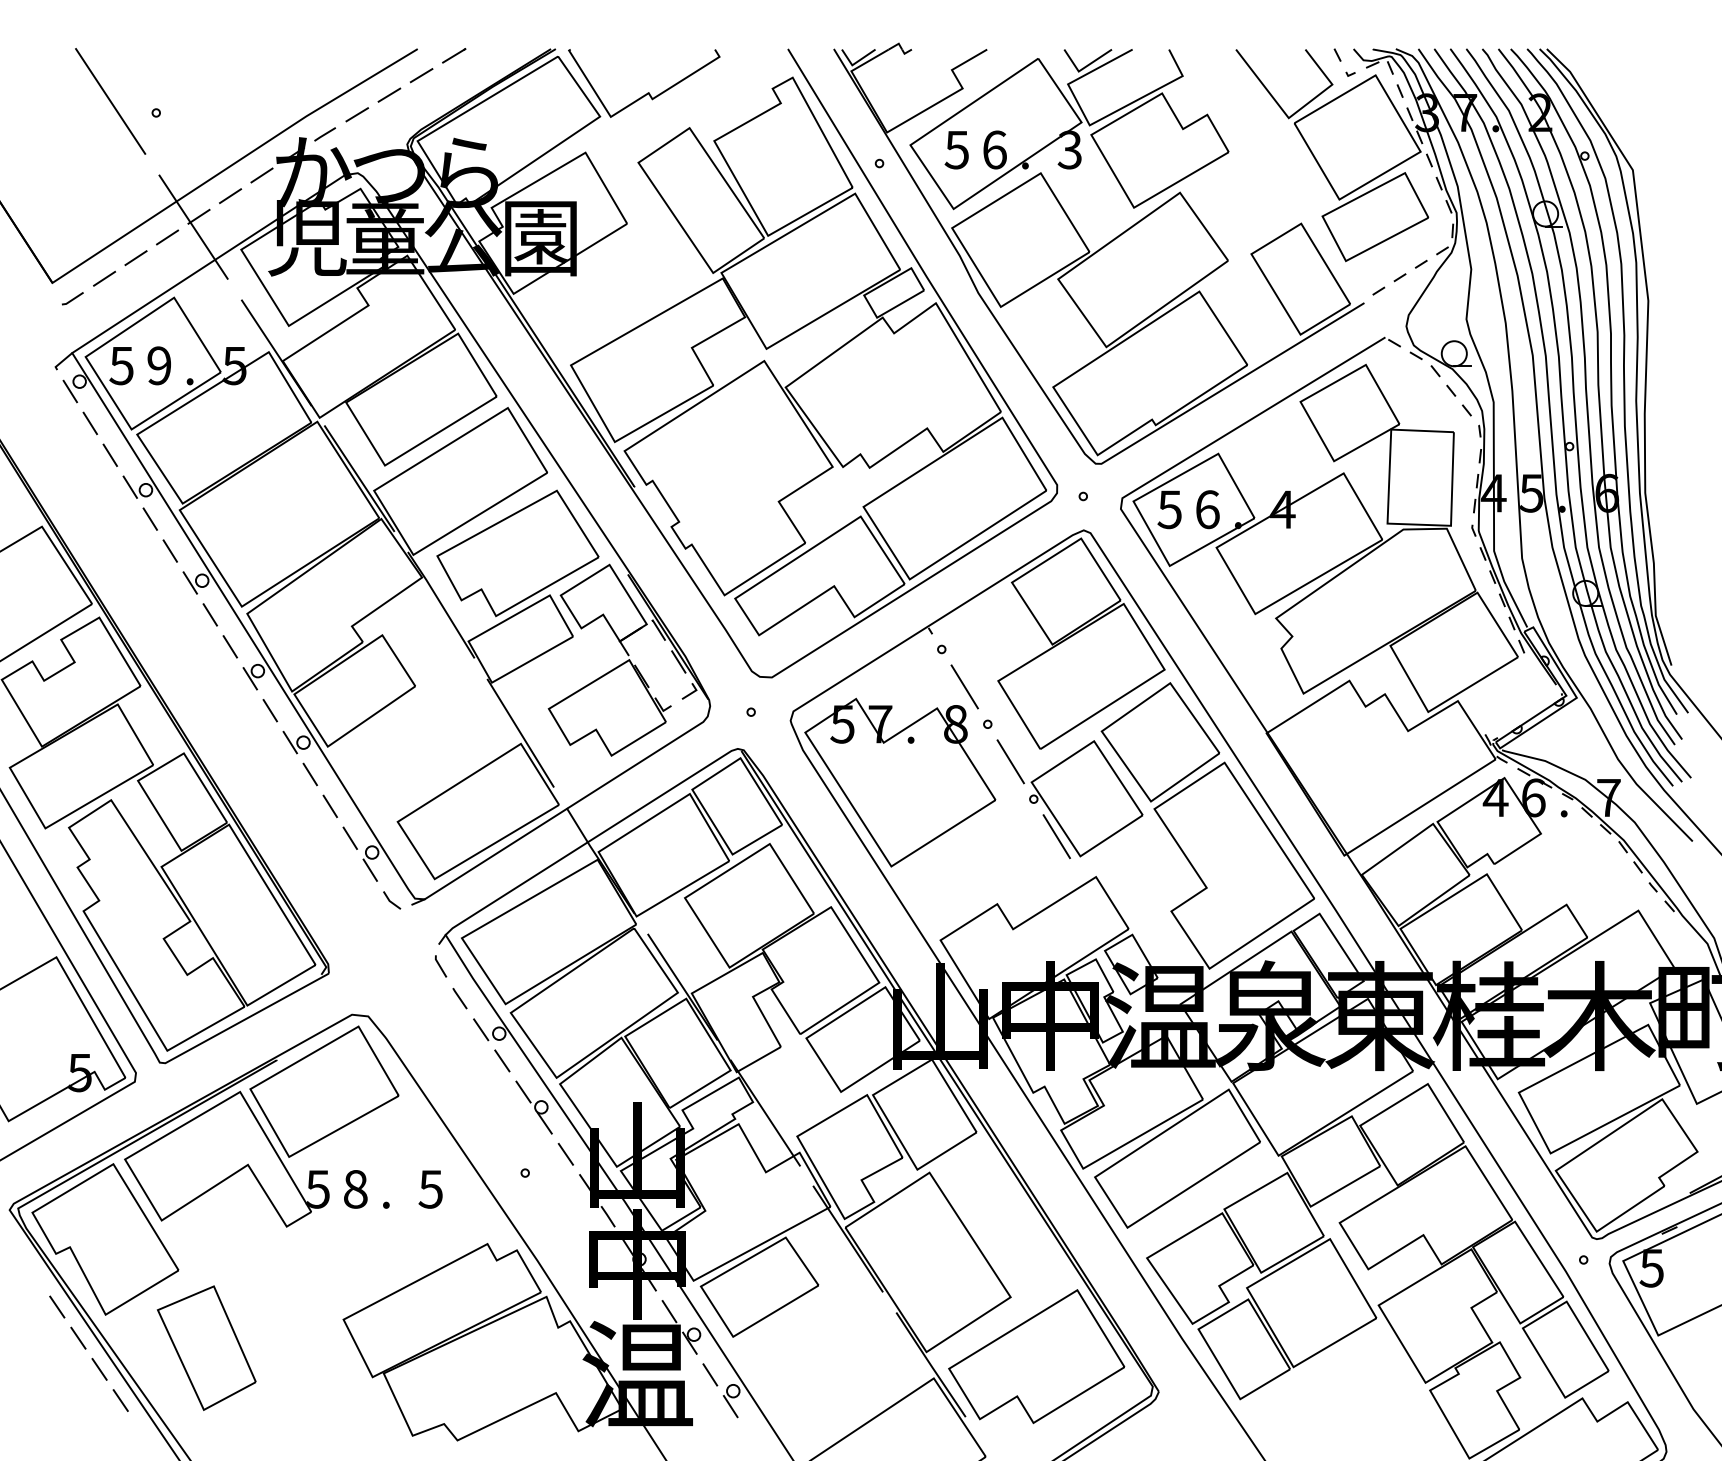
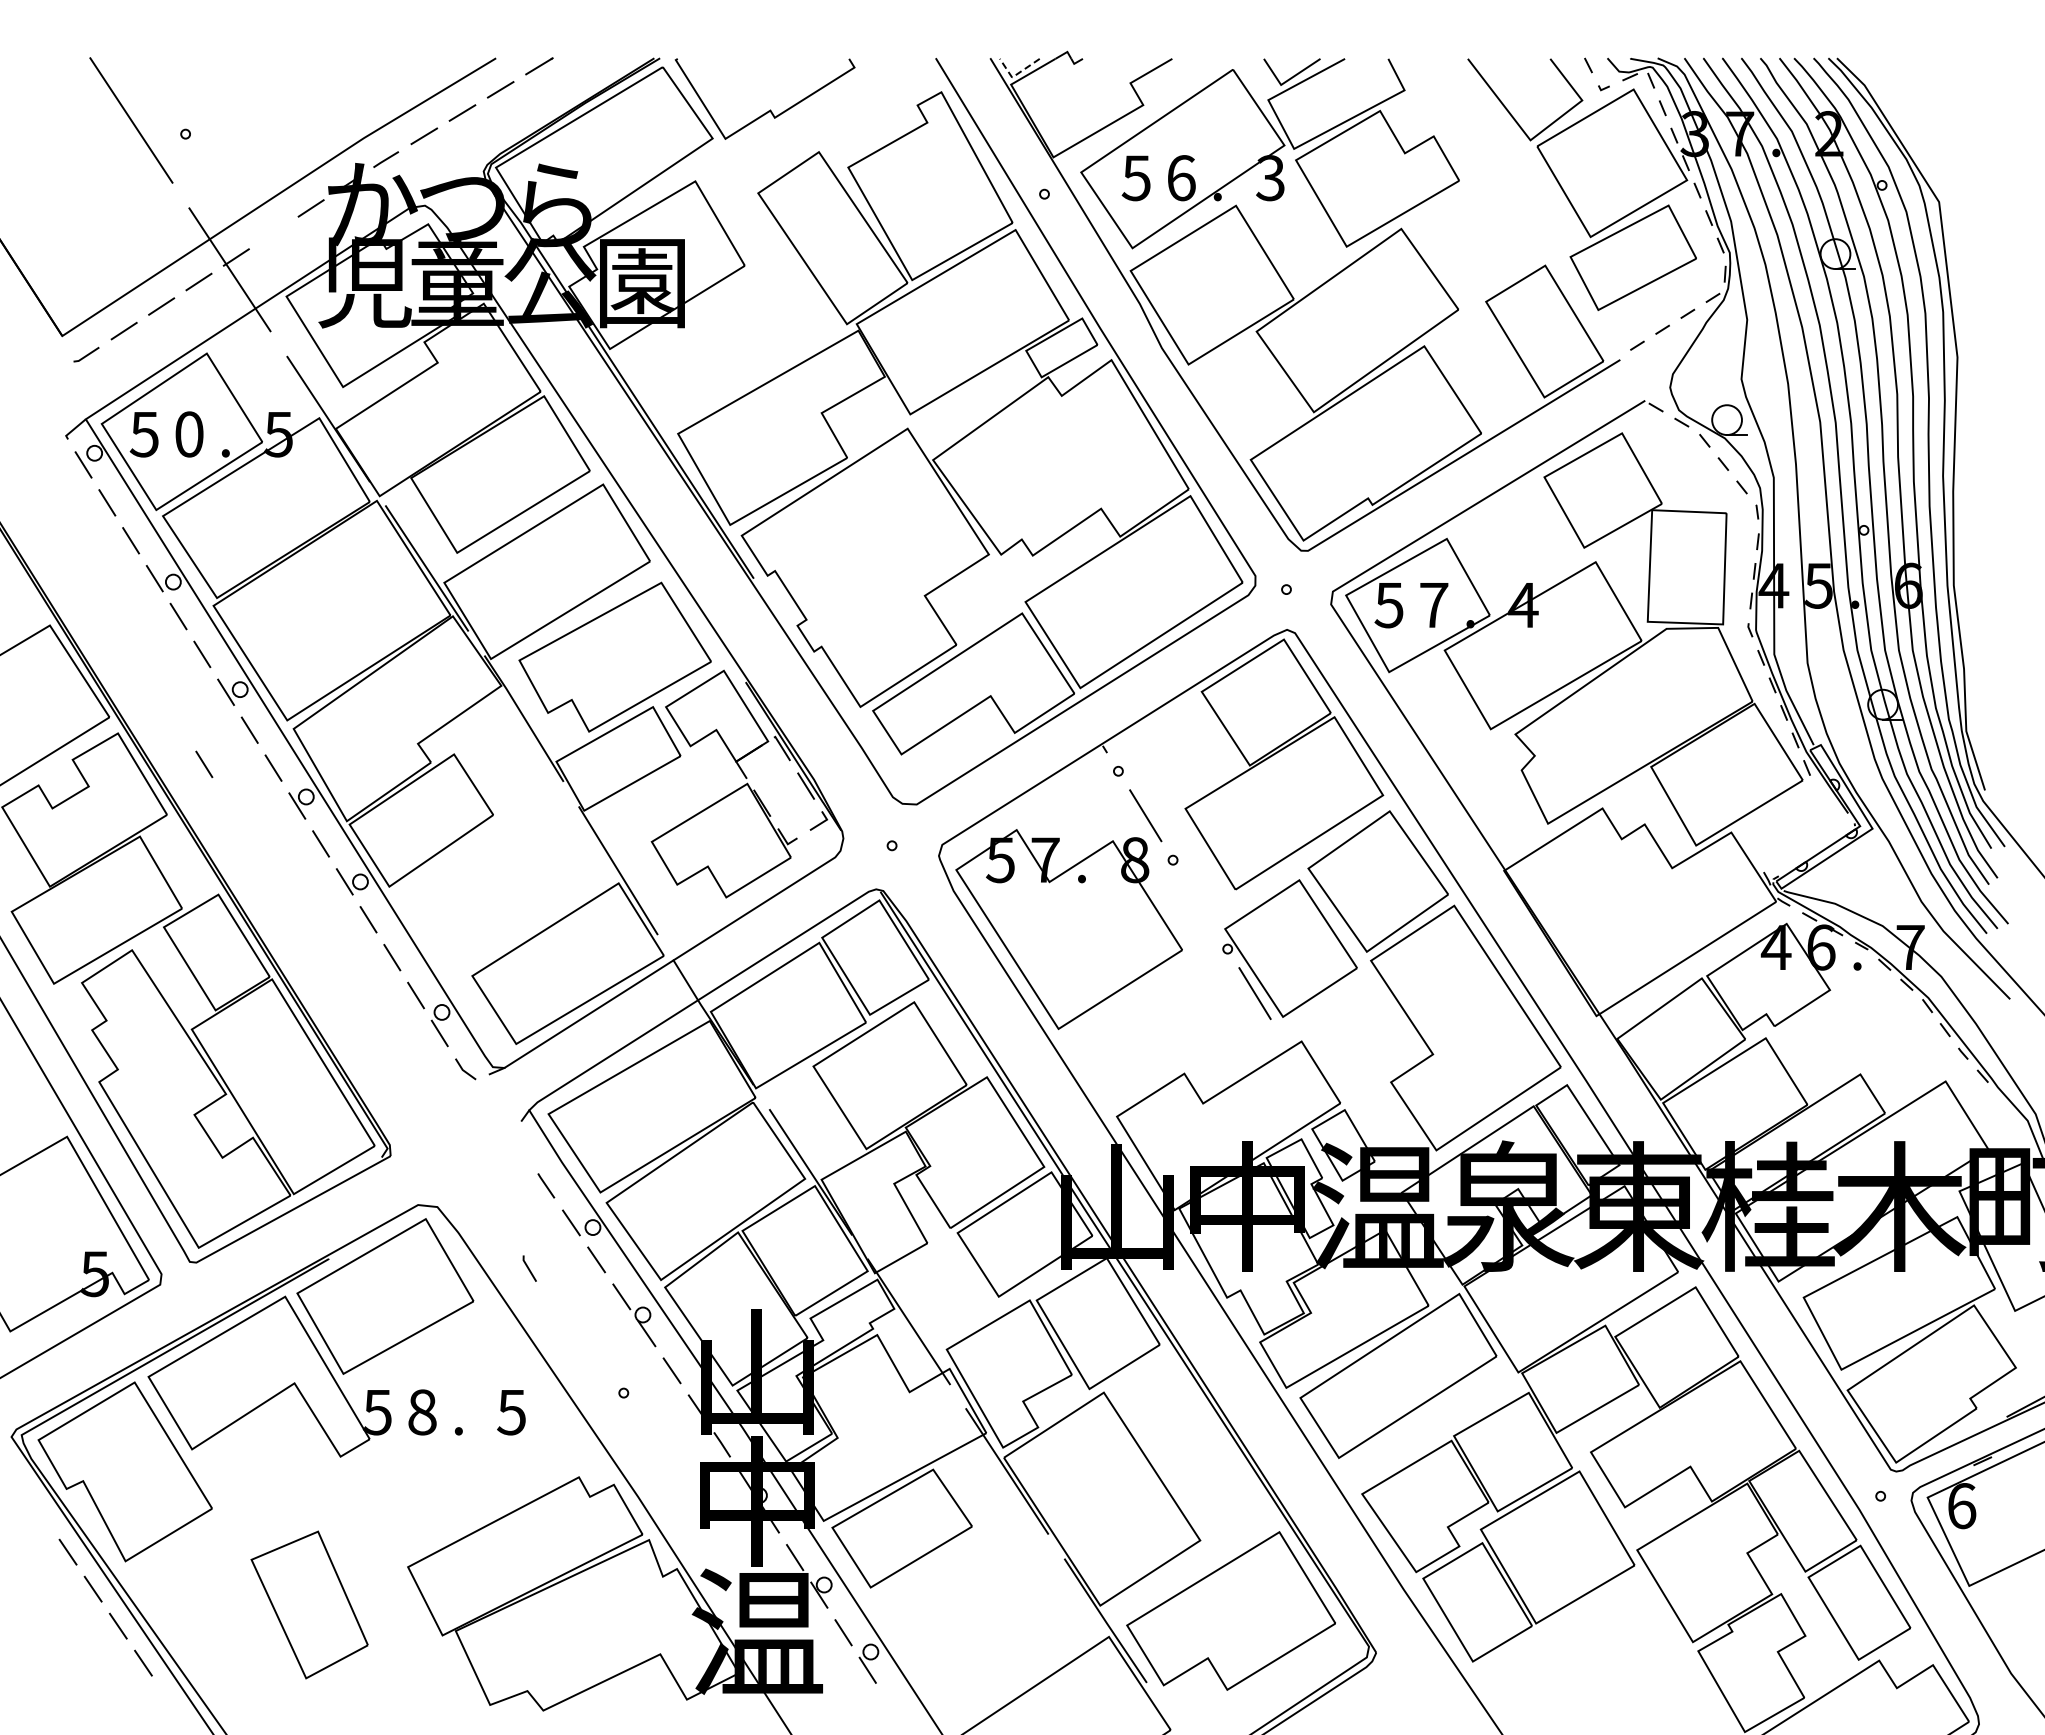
line: (855, 62) -> (1016, 74), solid -> dashed
line: (230, 195) -> (273, 232), removed
text: (159, 365) -> (189, 434), 9 -> 0
text: (1207, 509) -> (1434, 605), 6 -> 7
line: (172, 642) -> (204, 763), added
line: (1010, 761) -> (1200, 904), removed
line: (440, 966) -> (529, 1268), moved
text: (1651, 1268) -> (1961, 1506), 5 -> 6
part: (206, 1347) -> (309, 1604), moved

